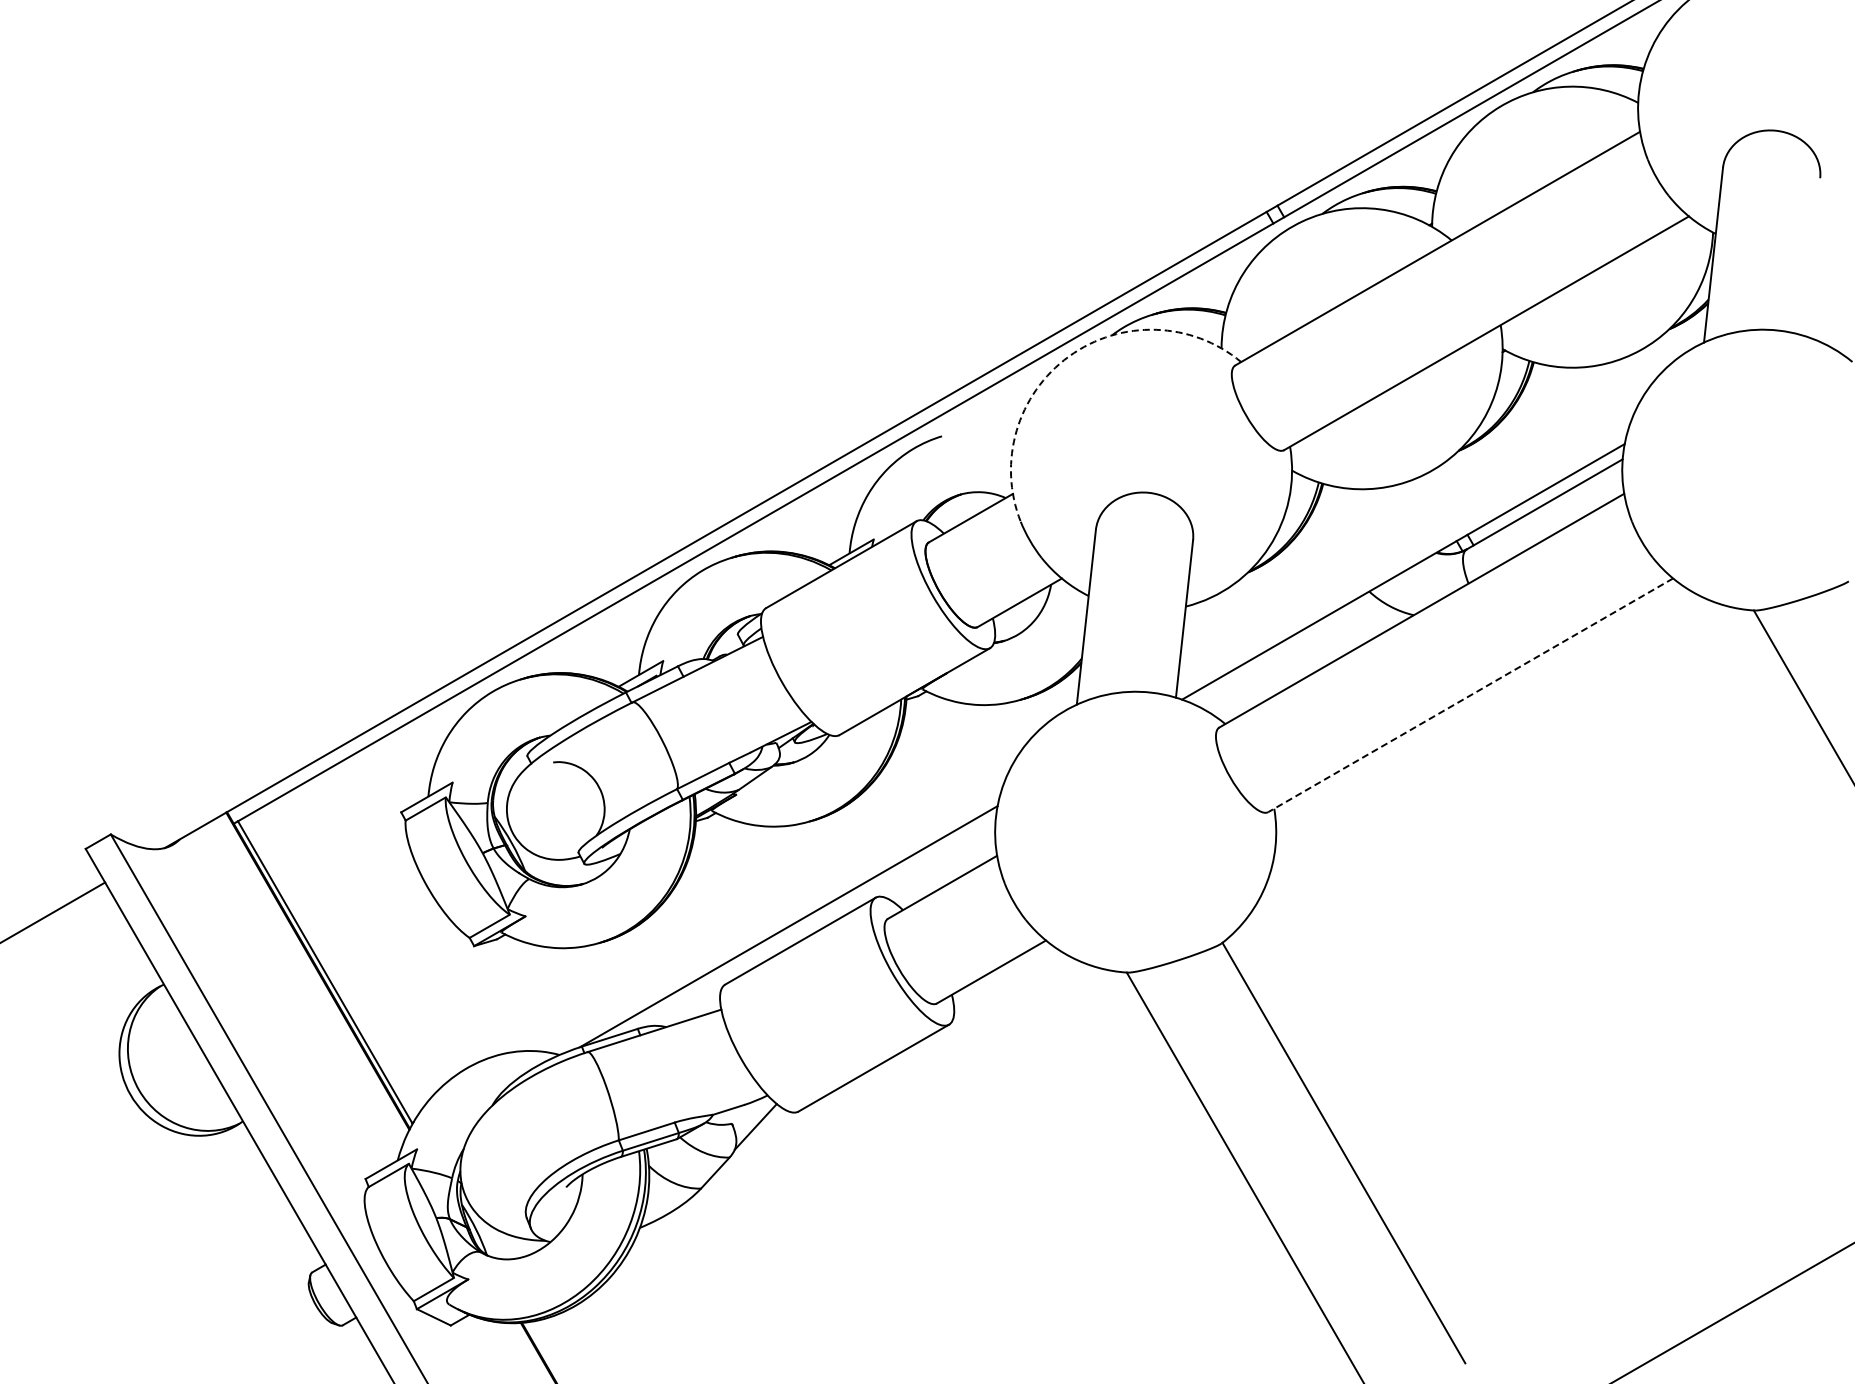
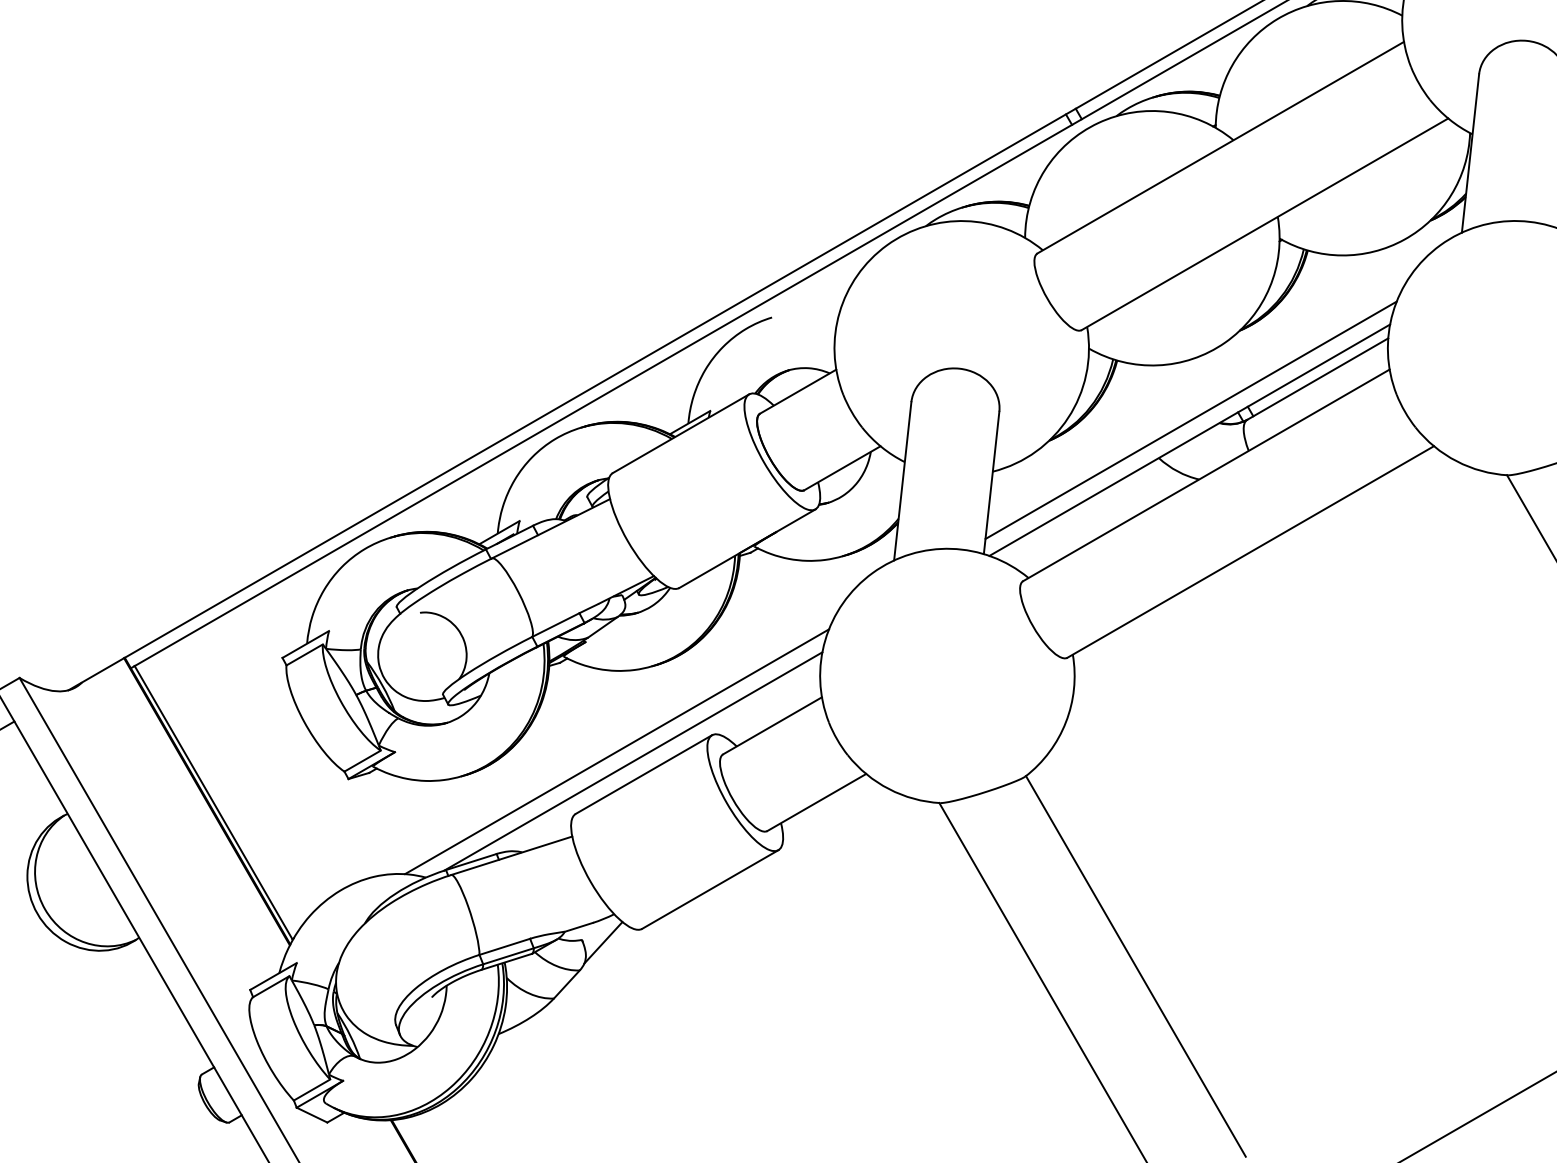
arc: (1069, 356) -> (887, 245), dashed -> solid
line: (1404, 549) -> (1190, 420), added
line: (1470, 695) -> (1250, 552), dashed -> solid
line: (770, 915) -> (616, 751), added

